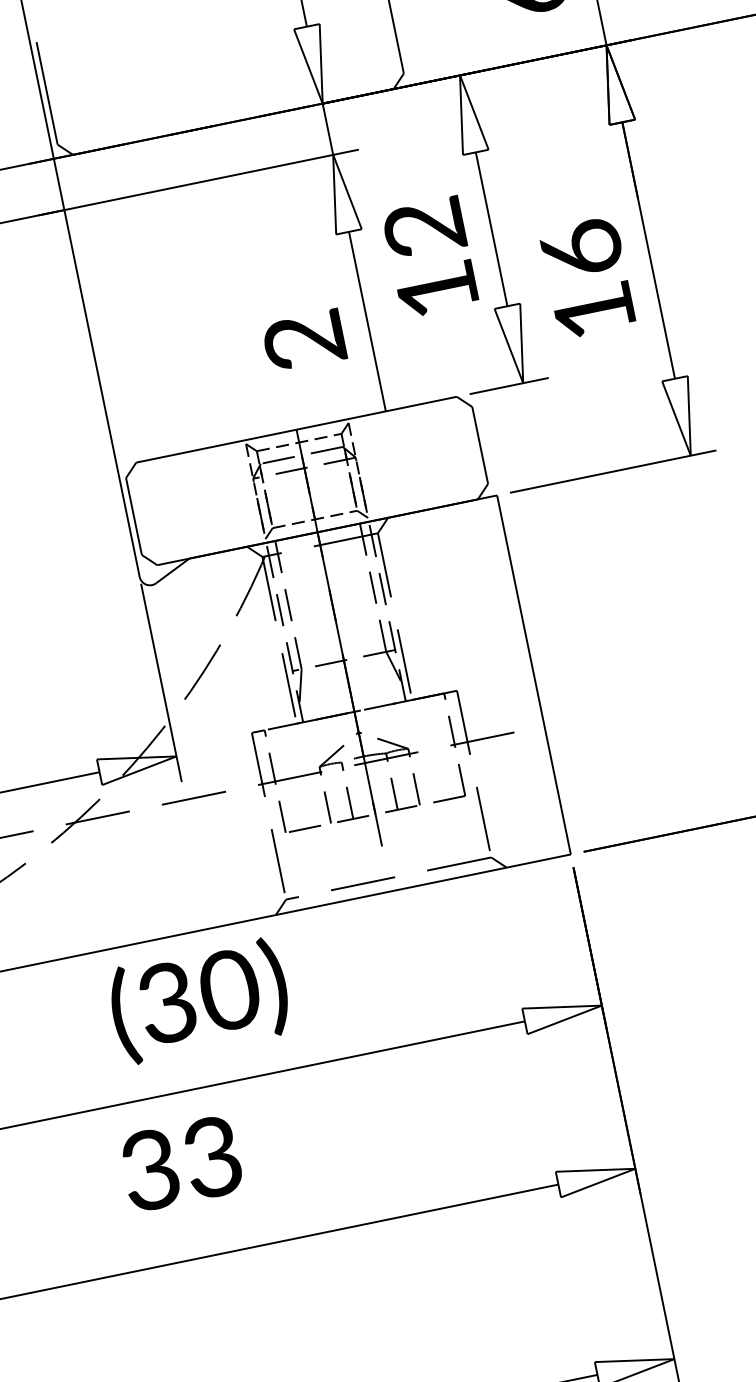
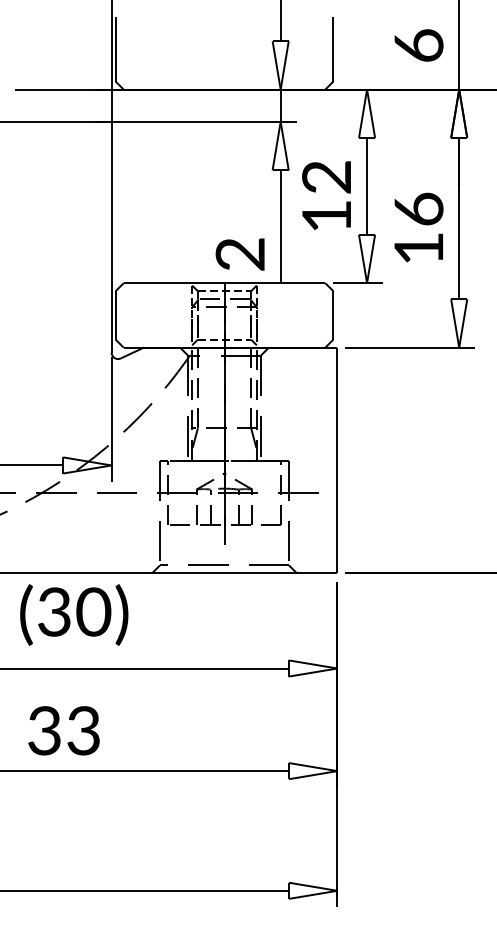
text: (303, 341) -> (239, 254), moved
text: (199, 1000) -> (74, 614), moved
text: (180, 1163) -> (63, 730), moved

